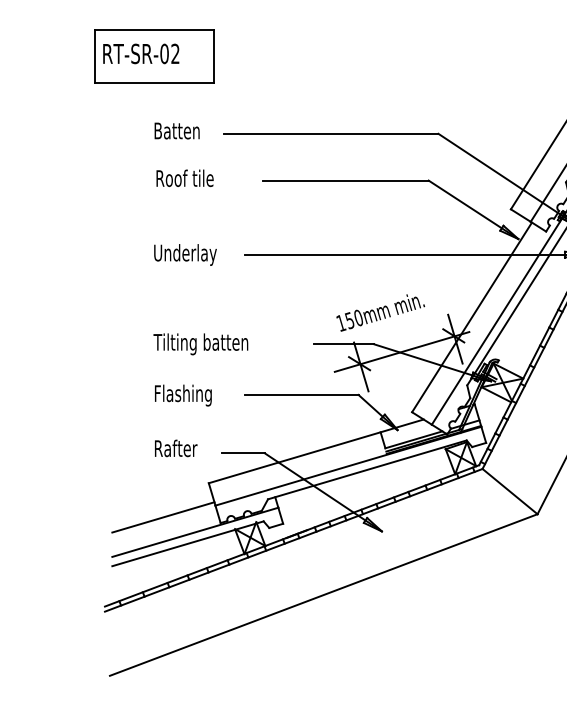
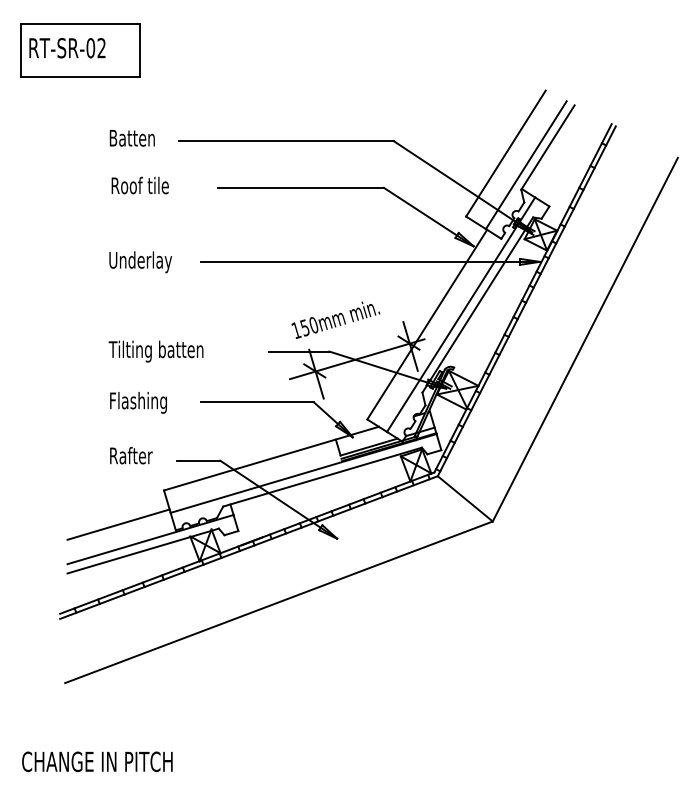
part: (154, 56) -> (80, 50), moved

